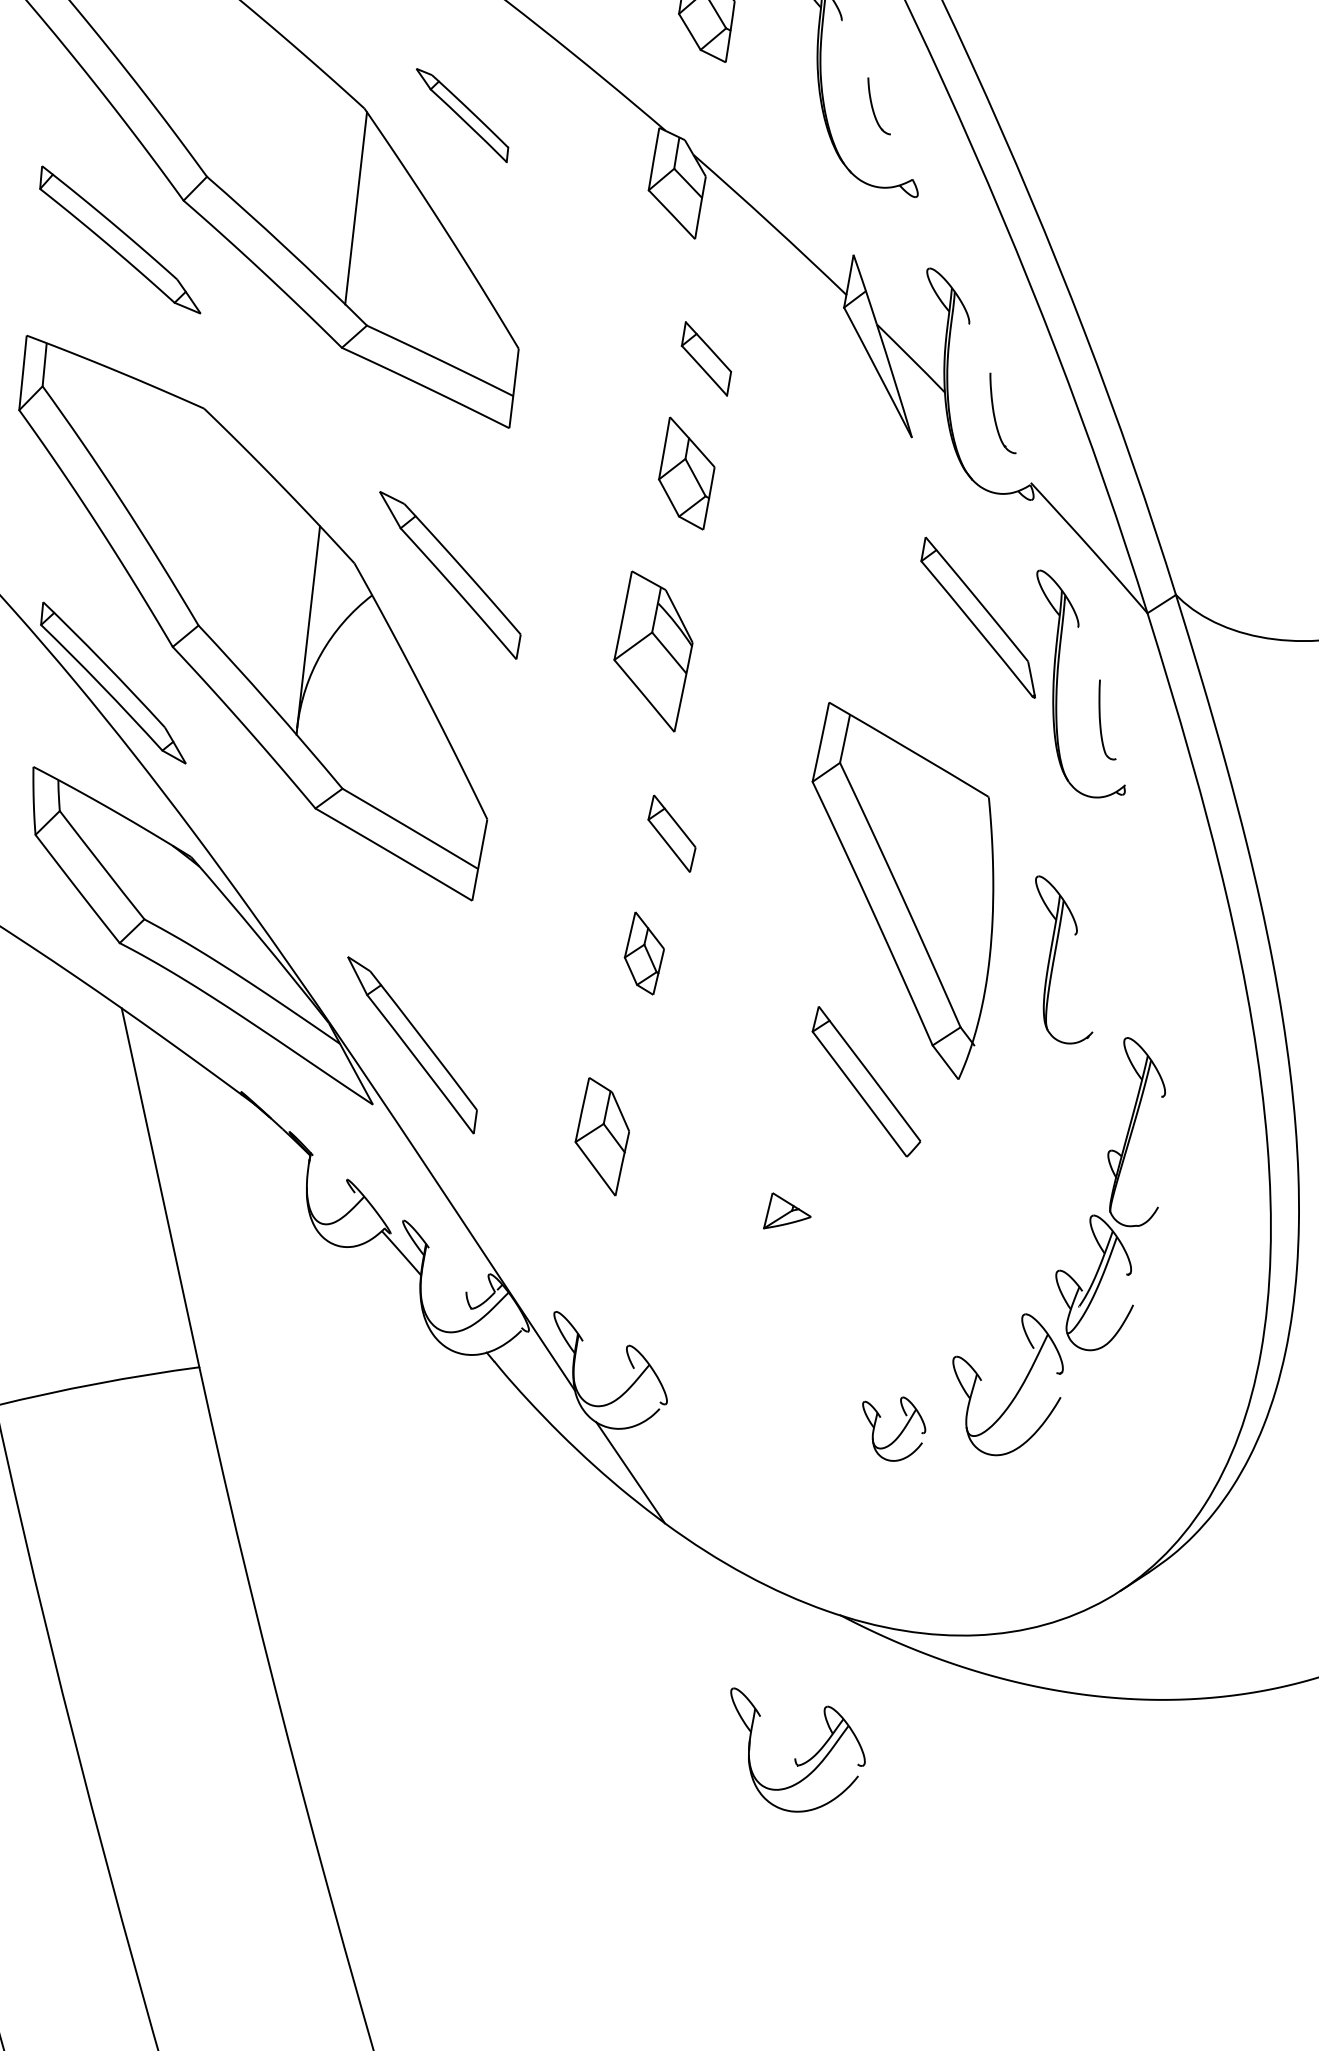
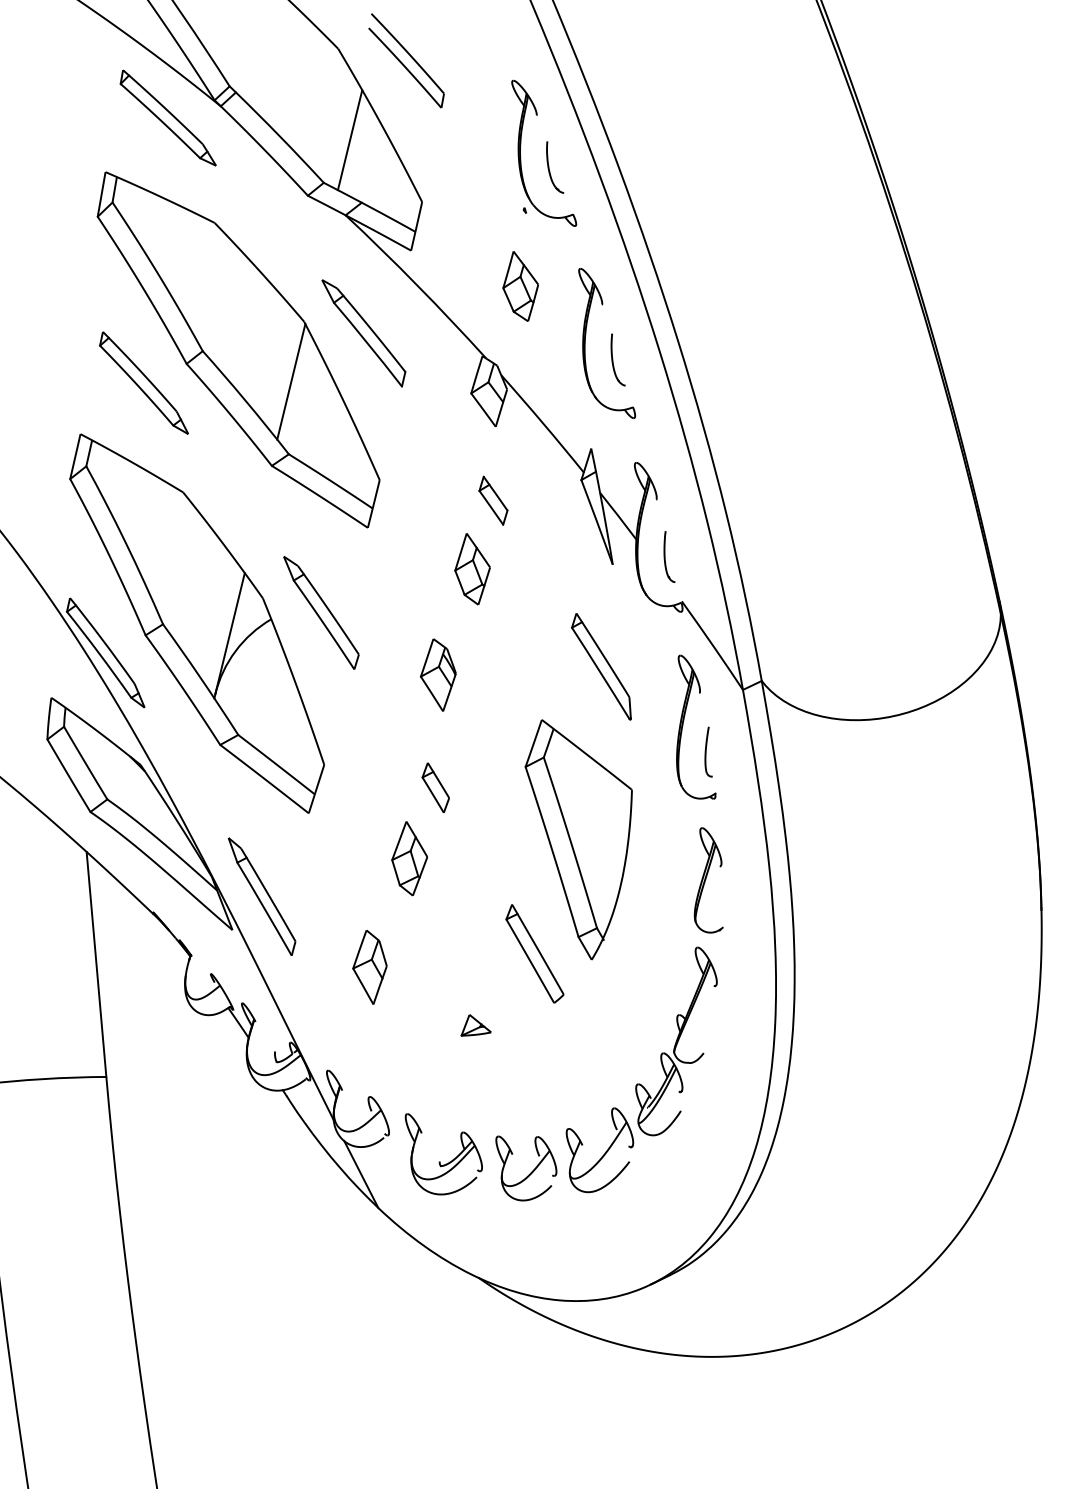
part: (877, 105) -> (617, 359), size x1.43
part: (462, 115) -> (363, 333), size x1.67
part: (976, 617) -> (601, 666), moved
part: (651, 650) -> (437, 674), size x0.71
part: (643, 953) -> (409, 858), size x1.43
part: (1059, 959) -> (708, 880), moved
part: (895, 1429) -> (526, 1168), size x1.67
part: (796, 1758) -> (440, 1161), moved

